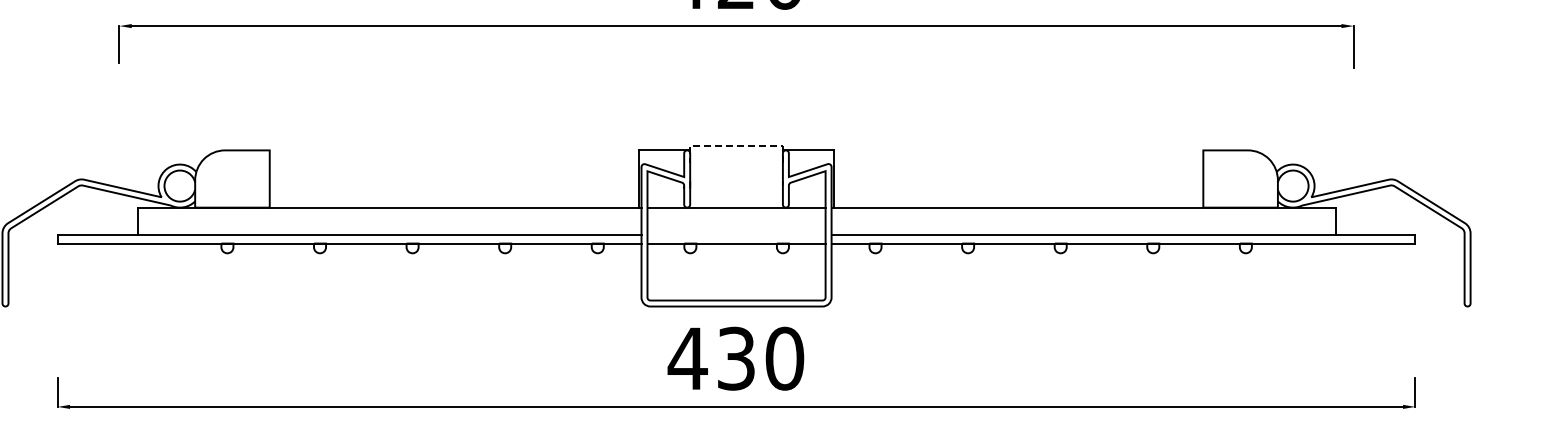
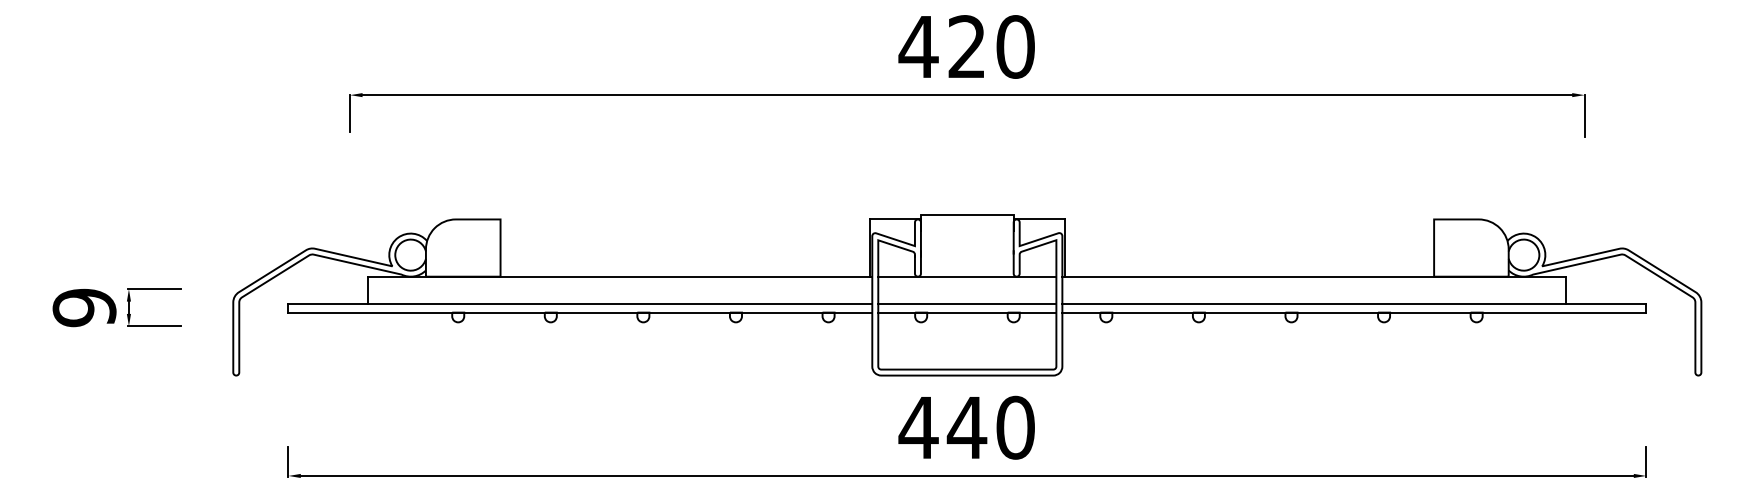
line: (735, 146) -> (966, 215), dashed -> solid
line: (736, 234) -> (967, 303), added
text: (735, 358) -> (966, 427), 430 -> 440

